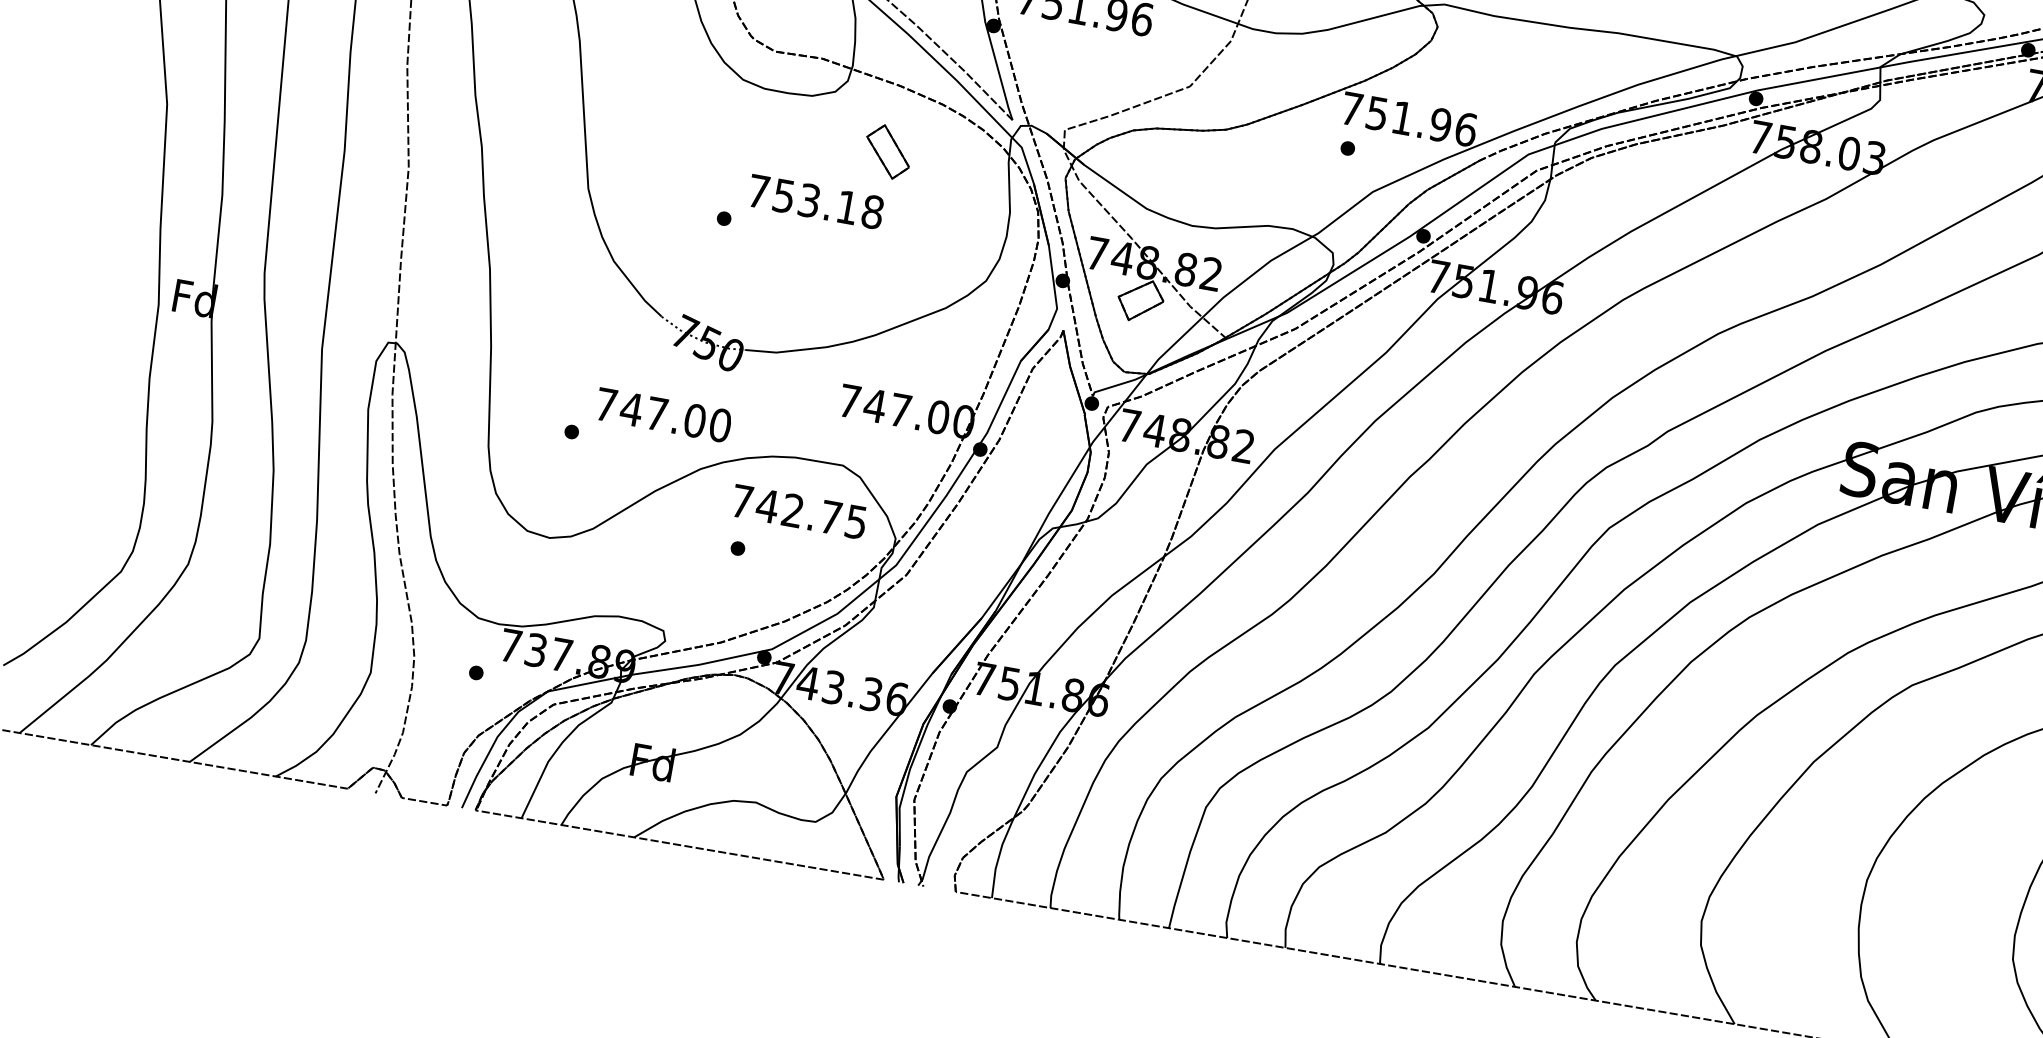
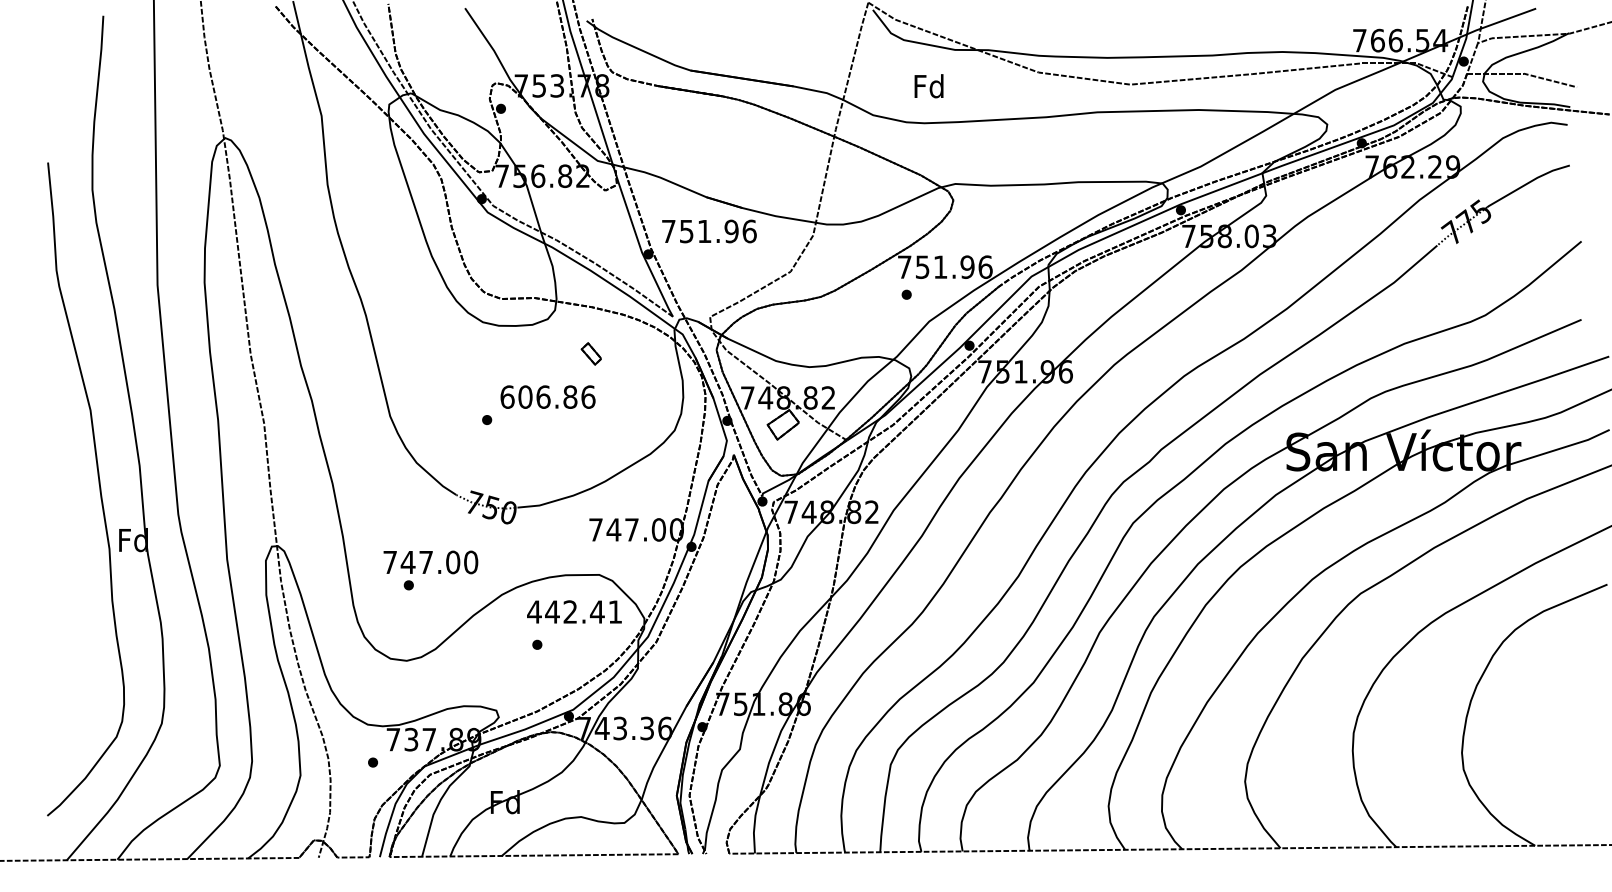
part: (888, 151) -> (591, 353), size x0.6
text: (815, 200) -> (547, 396), 753.18 -> 606.86
text: (663, 415) -> (430, 562), moved
text: (798, 510) -> (574, 611), 742.75 -> 442.41

